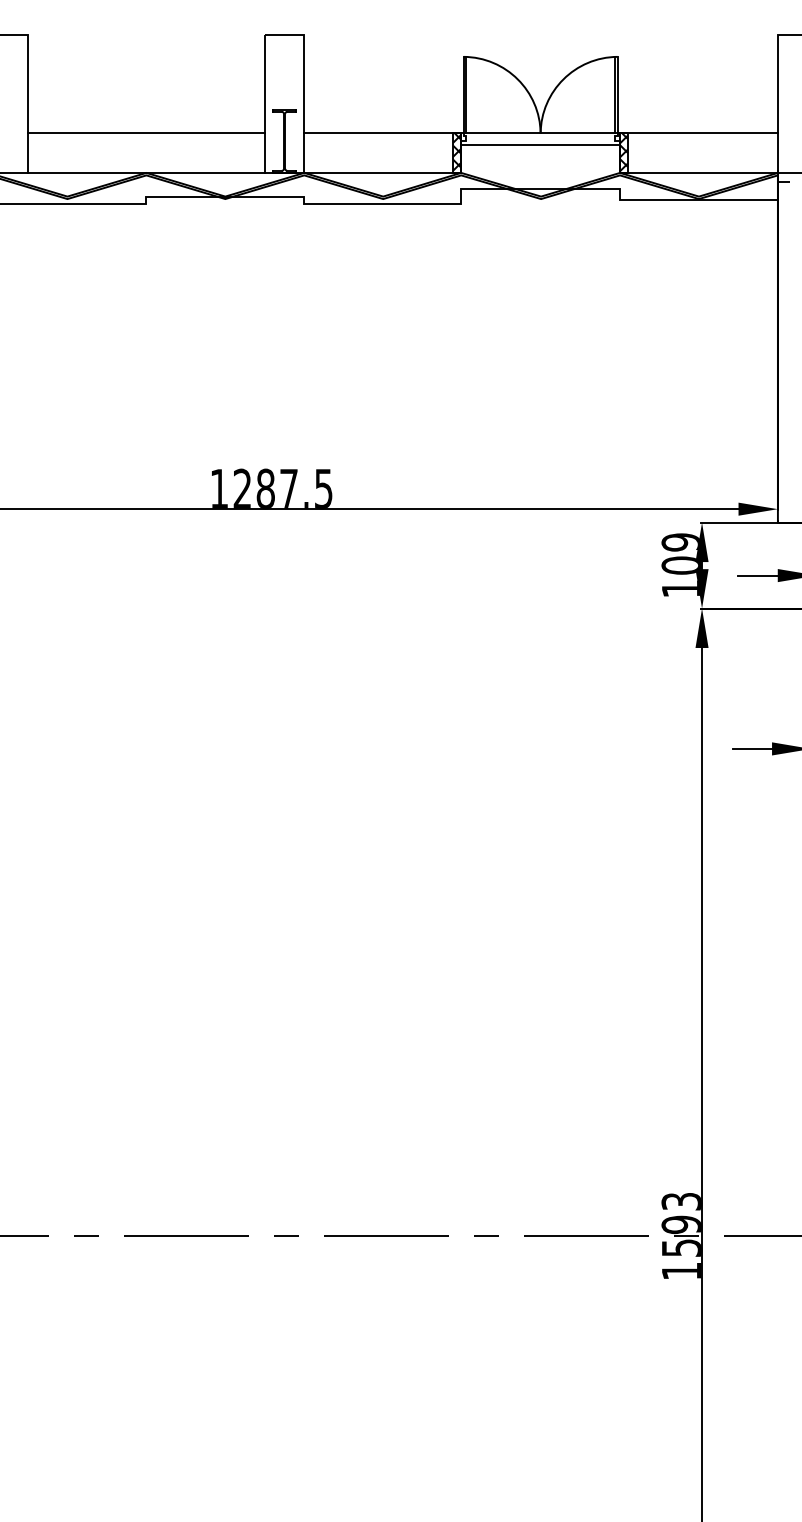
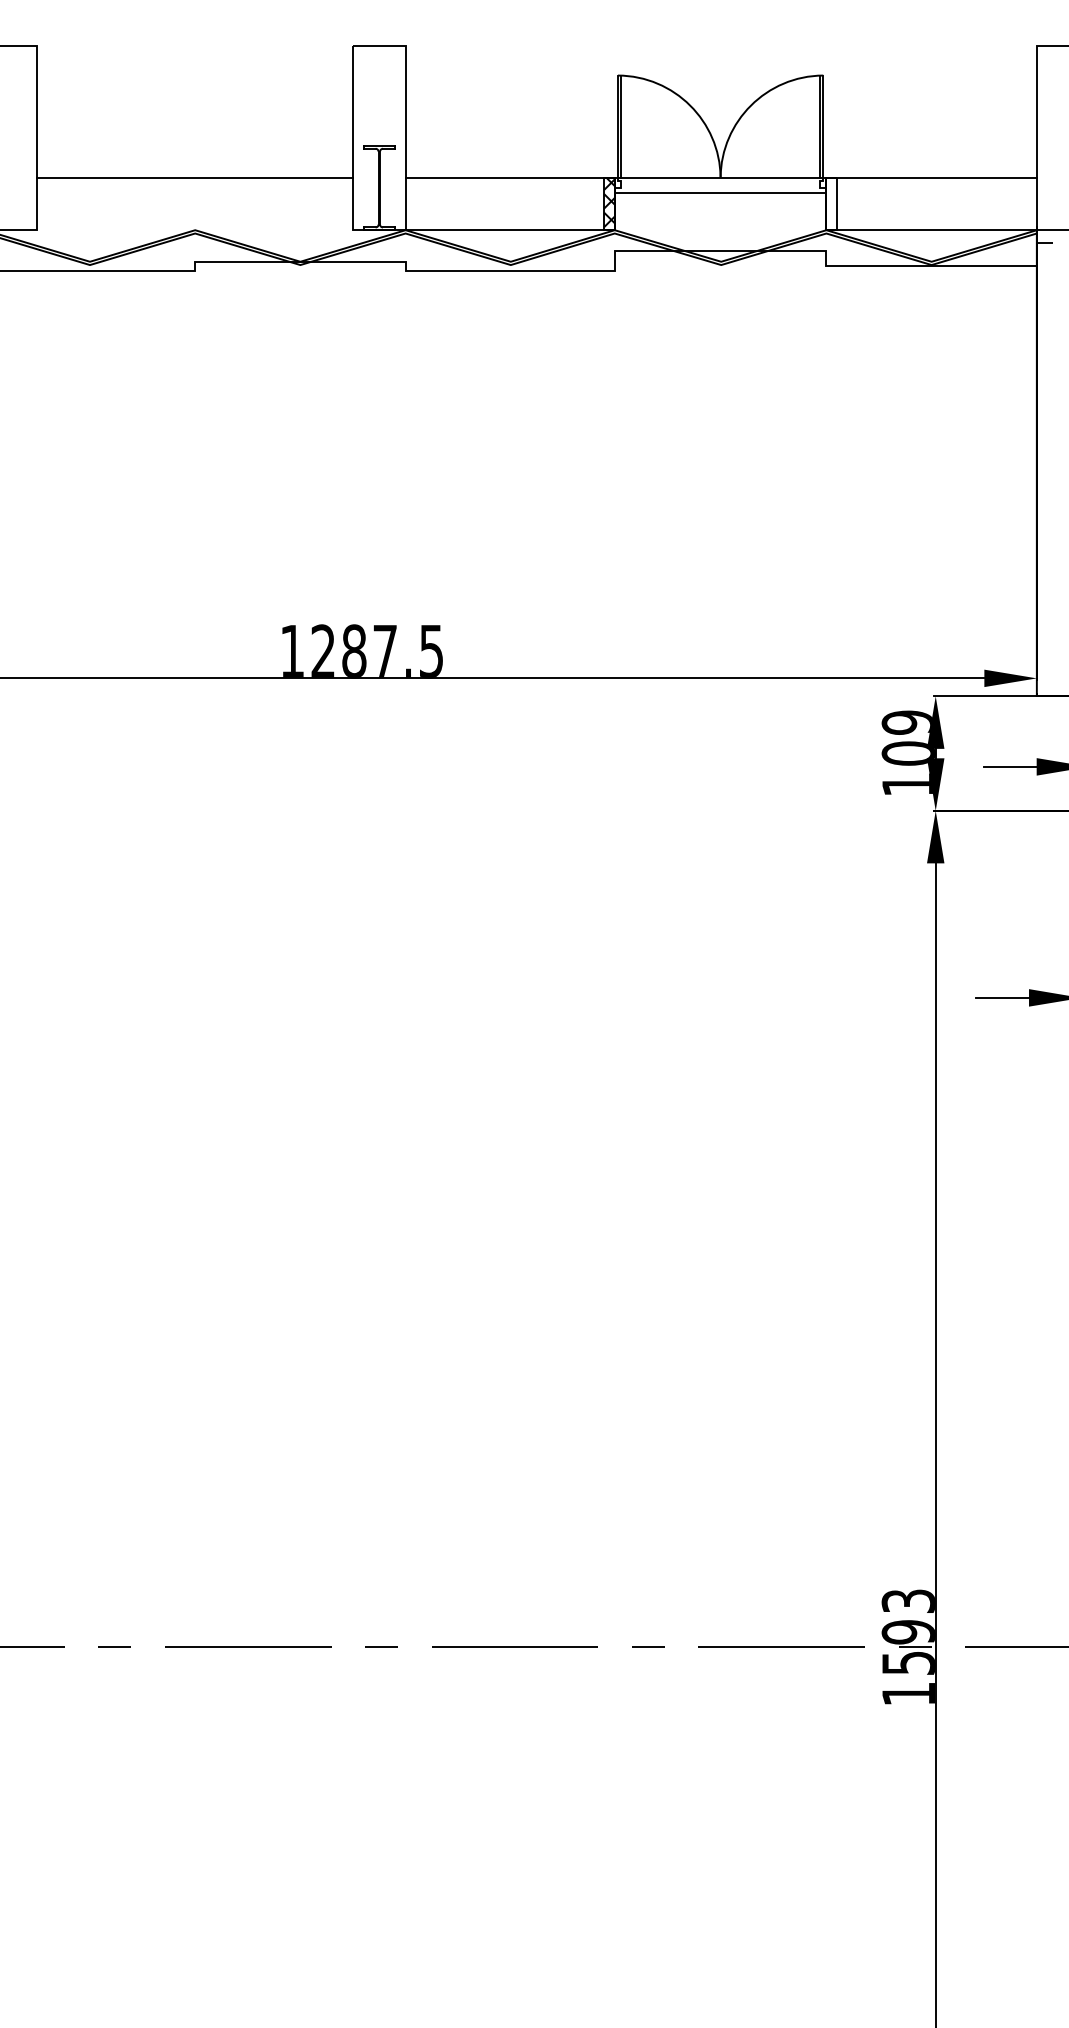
hatch: (623, 152) -> (831, 202), removed
line: (146, 173) -> (195, 230), removed

